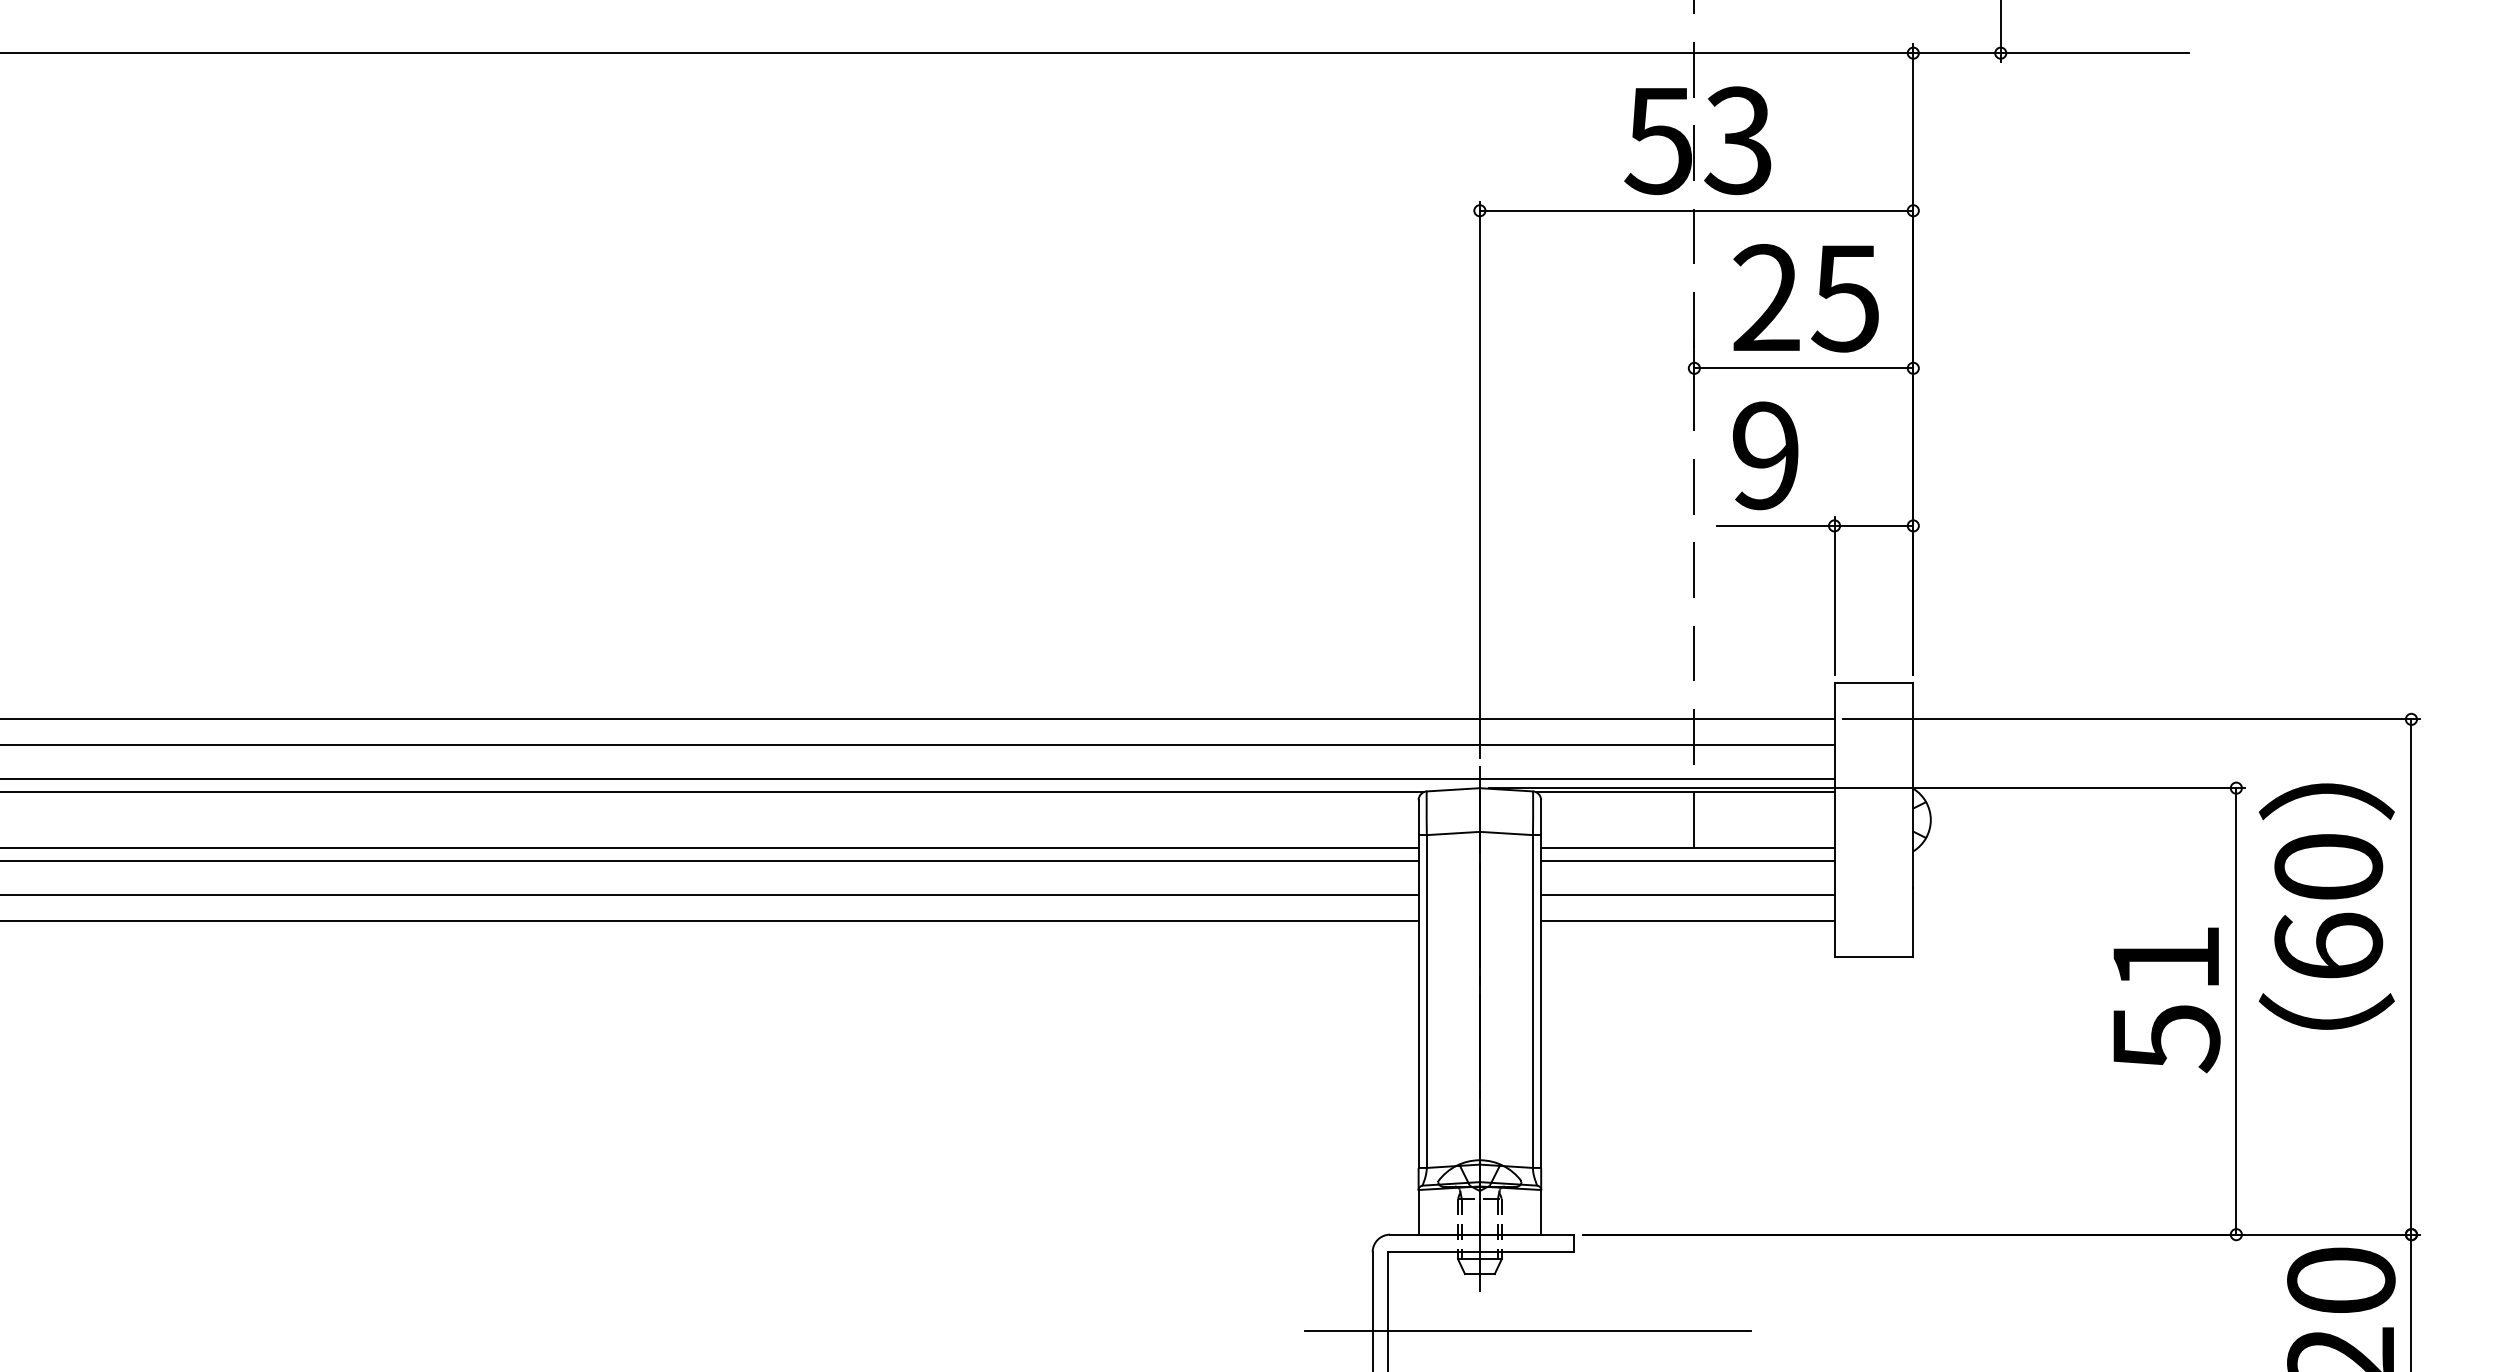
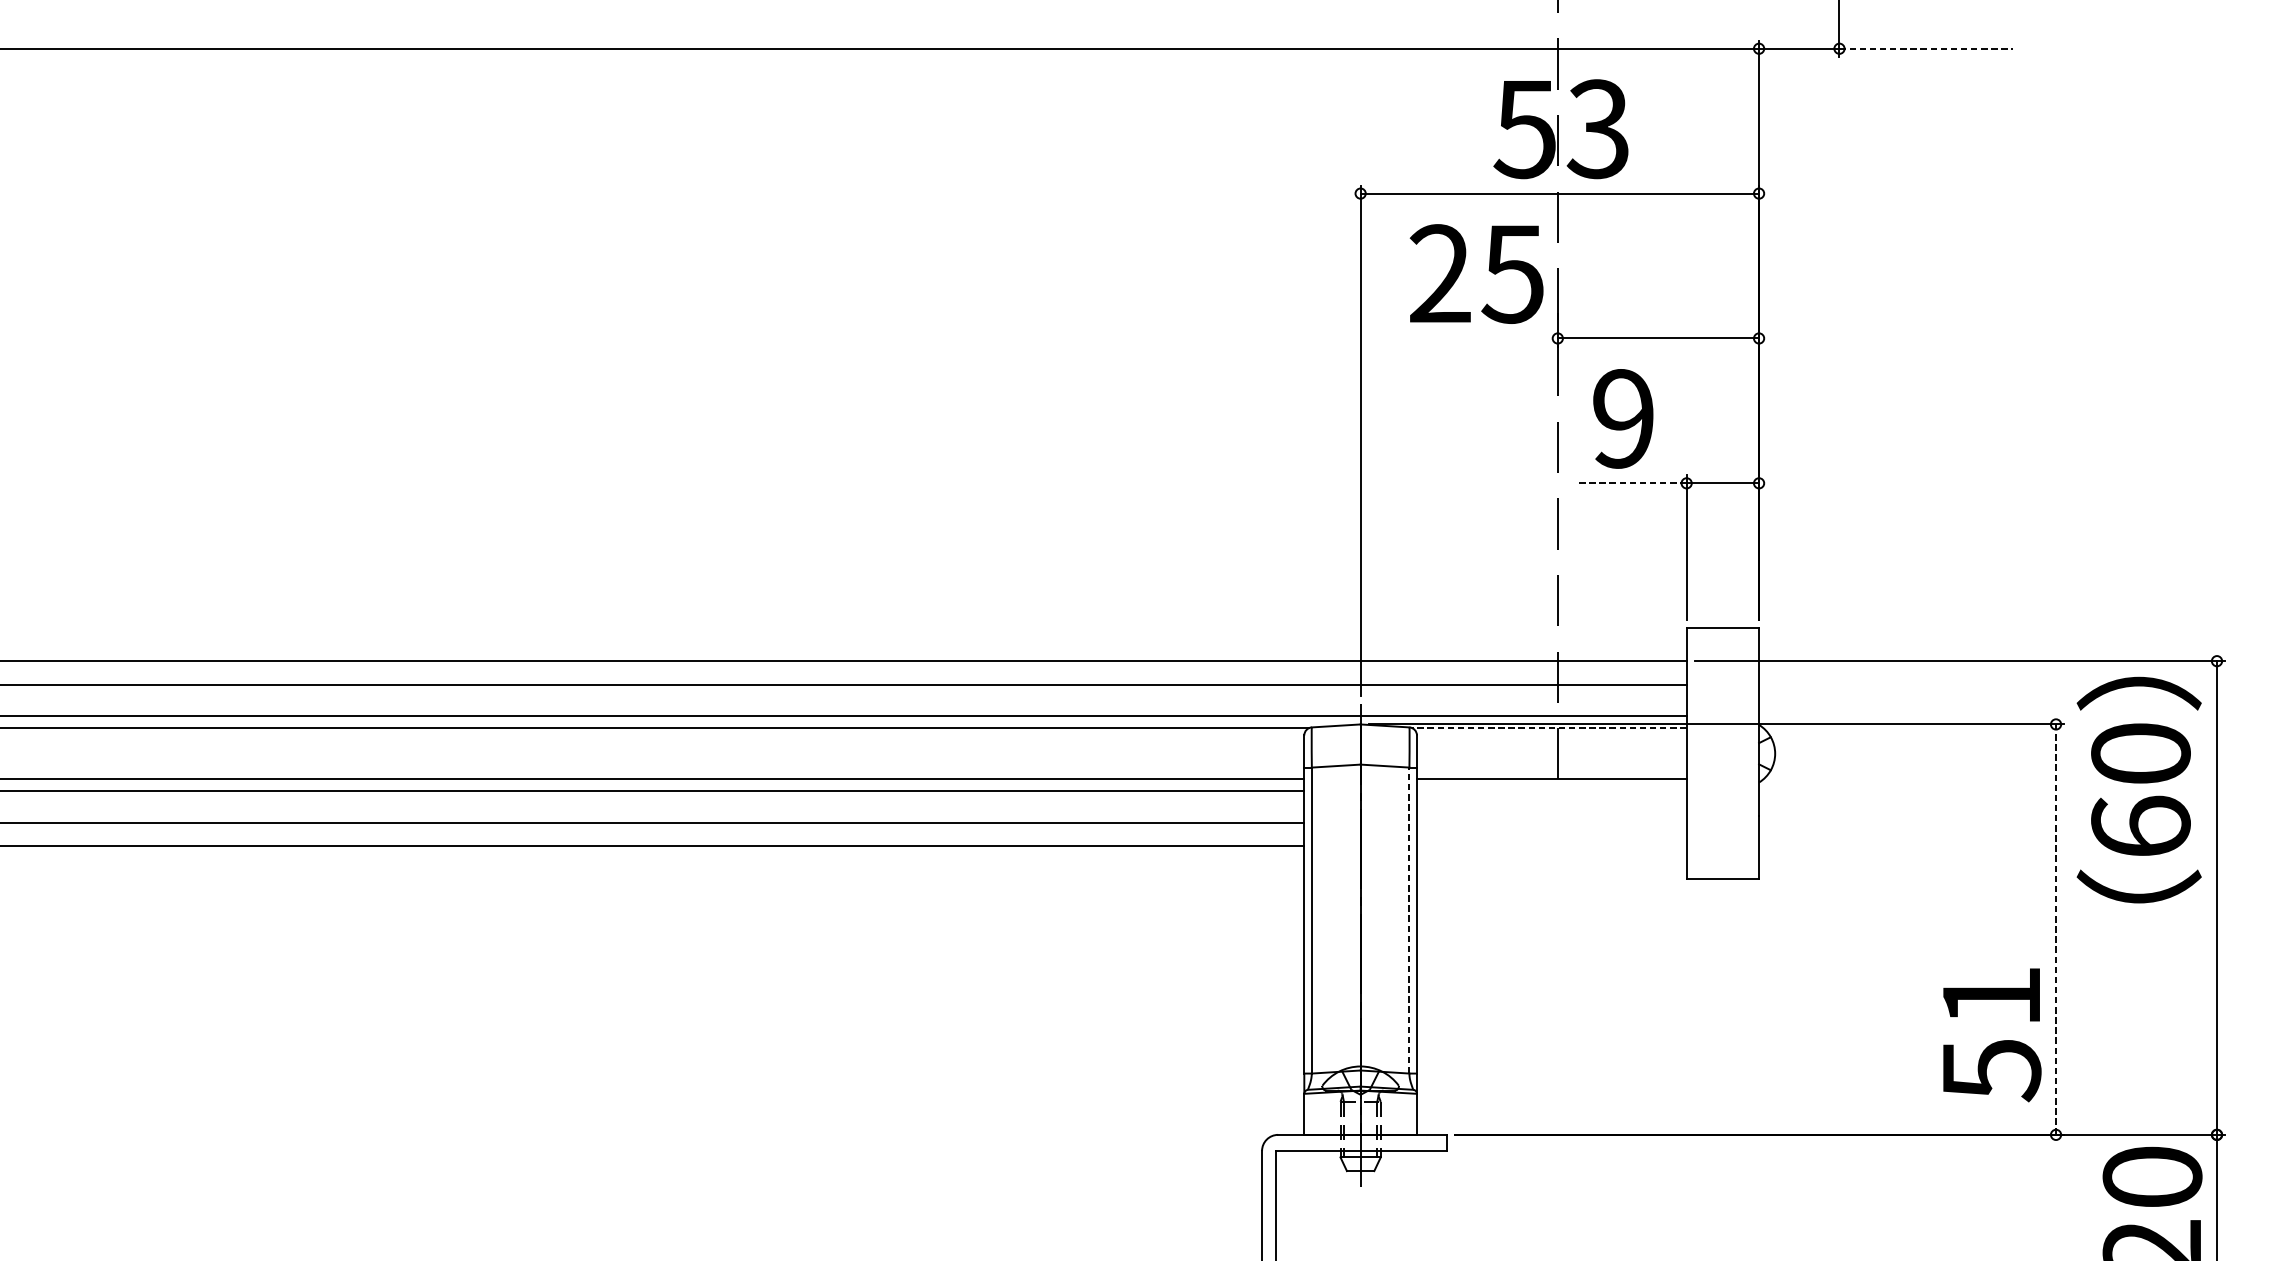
line: (2095, 53) -> (1926, 49), solid -> dashed
text: (1805, 298) -> (1476, 274), moved
line: (1776, 525) -> (1633, 482), solid -> dashed
line: (1684, 792) -> (1548, 728), solid -> dashed
line: (1687, 860) -> (1551, 790), removed
line: (1687, 895) -> (1551, 823), removed
text: (2326, 906) -> (2138, 789), moved
line: (1687, 920) -> (1551, 846), removed
text: (2166, 1000) -> (1991, 1035), moved
line: (1532, 1001) -> (1409, 920), solid -> dashed
line: (2236, 1010) -> (2056, 928), solid -> dashed
line: (1527, 1330) -> (1404, 1222), removed

